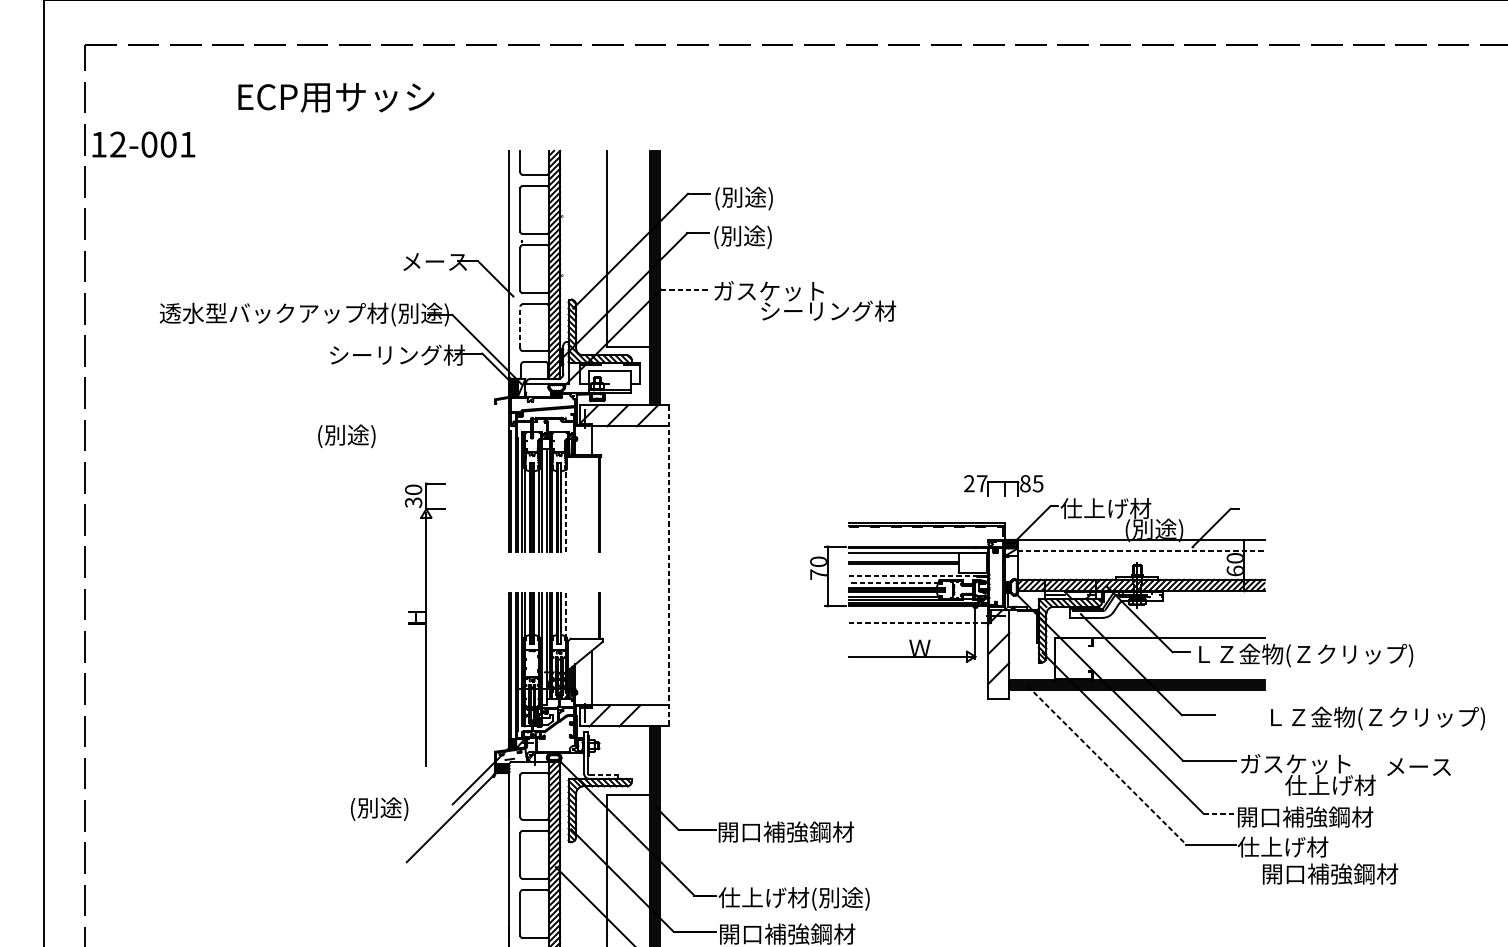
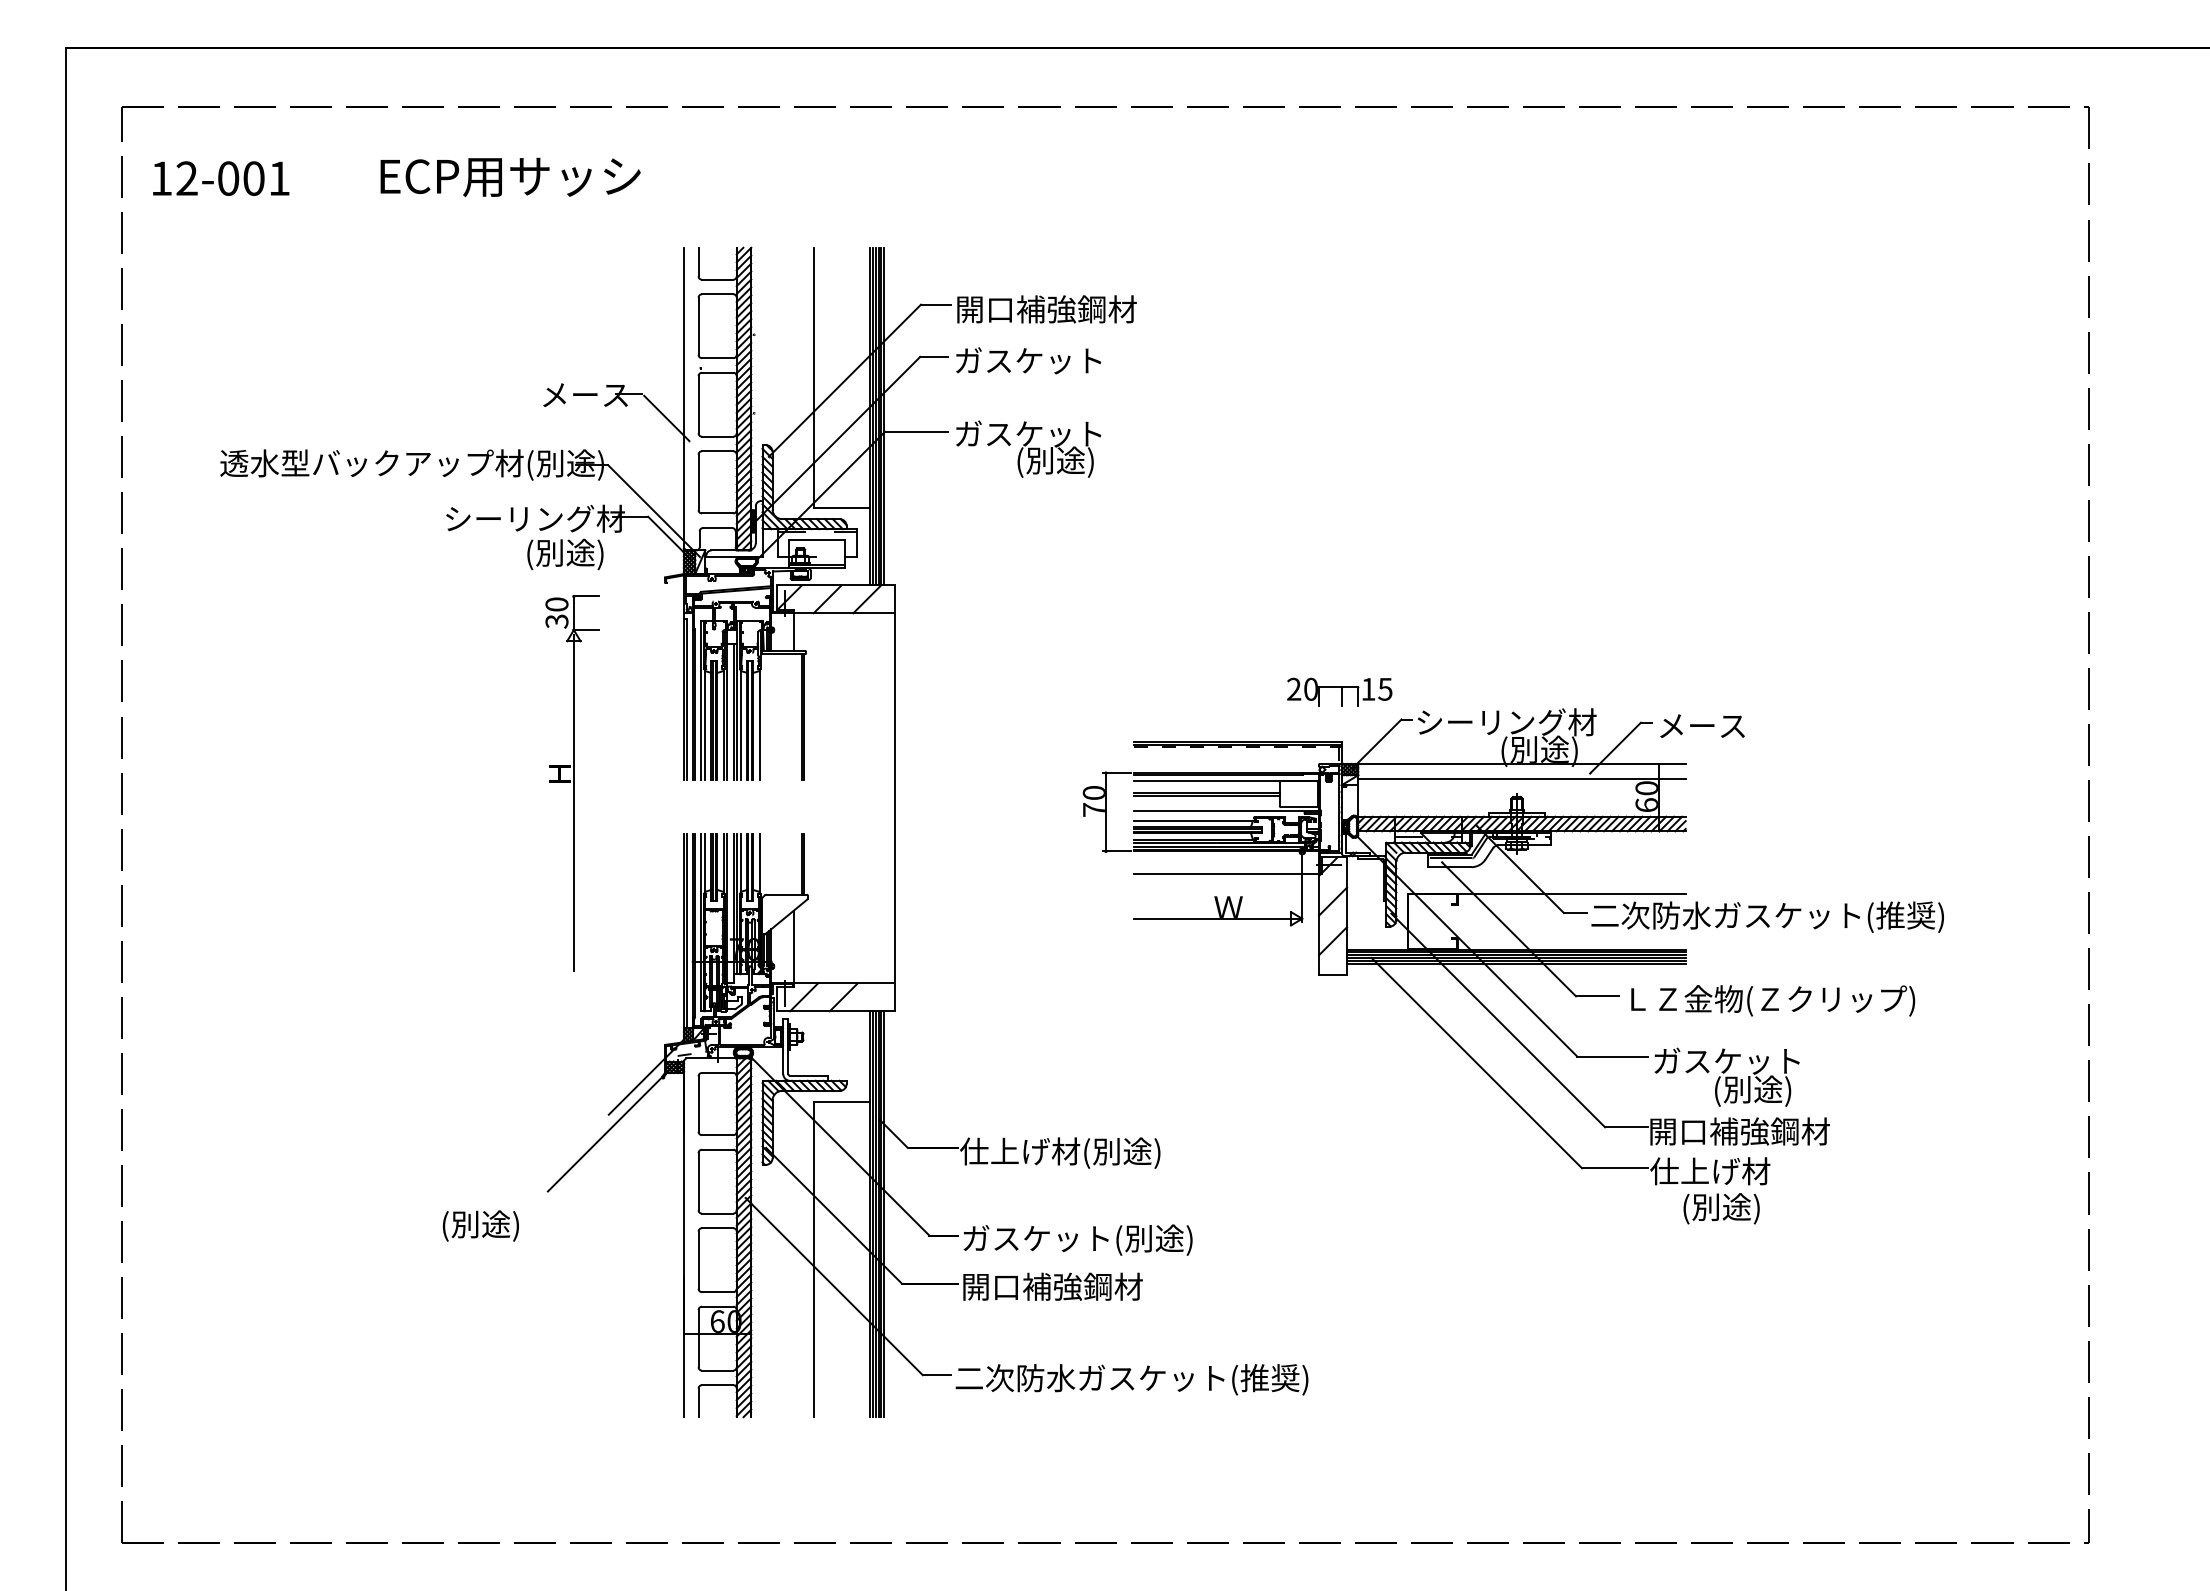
text: (336, 97) -> (510, 177), moved
text: (144, 144) -> (221, 178), moved
text: (782, 198) -> (1046, 310), (別途) -> 開口補強鋼材
text: (769, 237) -> (1028, 362), (別途) -> ガスケット
line: (684, 289) -> (916, 431), dashed -> solid
text: (827, 311) -> (1106, 461), シーリング材 -> (別途)
line: (520, 327) -> (698, 482), dashed -> solid
text: (346, 436) -> (565, 554), moved
text: (982, 483) -> (1311, 688), 27 -> 20
text: (1025, 483) -> (1368, 688), 85 -> 15
text: (1128, 508) -> (1505, 722), 仕上げ材 -> シーリング材
line: (566, 510) -> (759, 724), dashed -> solid
line: (1141, 550) -> (1522, 778), dashed -> solid
line: (668, 566) -> (895, 798), dashed -> solid
line: (919, 575) -> (1227, 811), dashed -> solid
line: (893, 582) -> (1193, 820), dashed -> solid
line: (566, 615) -> (759, 863), dashed -> solid
line: (919, 622) -> (1227, 873), dashed -> solid
part: (425, 624) -> (572, 783), moved
text: (1326, 654) -> (1767, 916), ＬＺ金物(Ｚクリップ) -> 二次防水ガスケット(推奨)
text: (1378, 718) -> (1773, 1000), moved
line: (1106, 765) -> (1476, 1063), dashed -> solid
text: (1418, 766) -> (1702, 725), moved
line: (603, 774) -> (809, 1075), dashed -> solid
text: (1330, 786) -> (1773, 1090), 仕上げ材 -> (別途)
text: (379, 808) -> (480, 1225), moved
line: (1219, 814) -> (1626, 1127), dashed -> solid
text: (793, 832) -> (1060, 1152), 開口補強鋼材 -> 仕上げ材(別途)
text: (1329, 875) -> (1772, 1208), 開口補強鋼材 -> (別途)
text: (805, 898) -> (1076, 1239), 仕上げ材(別途) -> ガスケット(別途)

